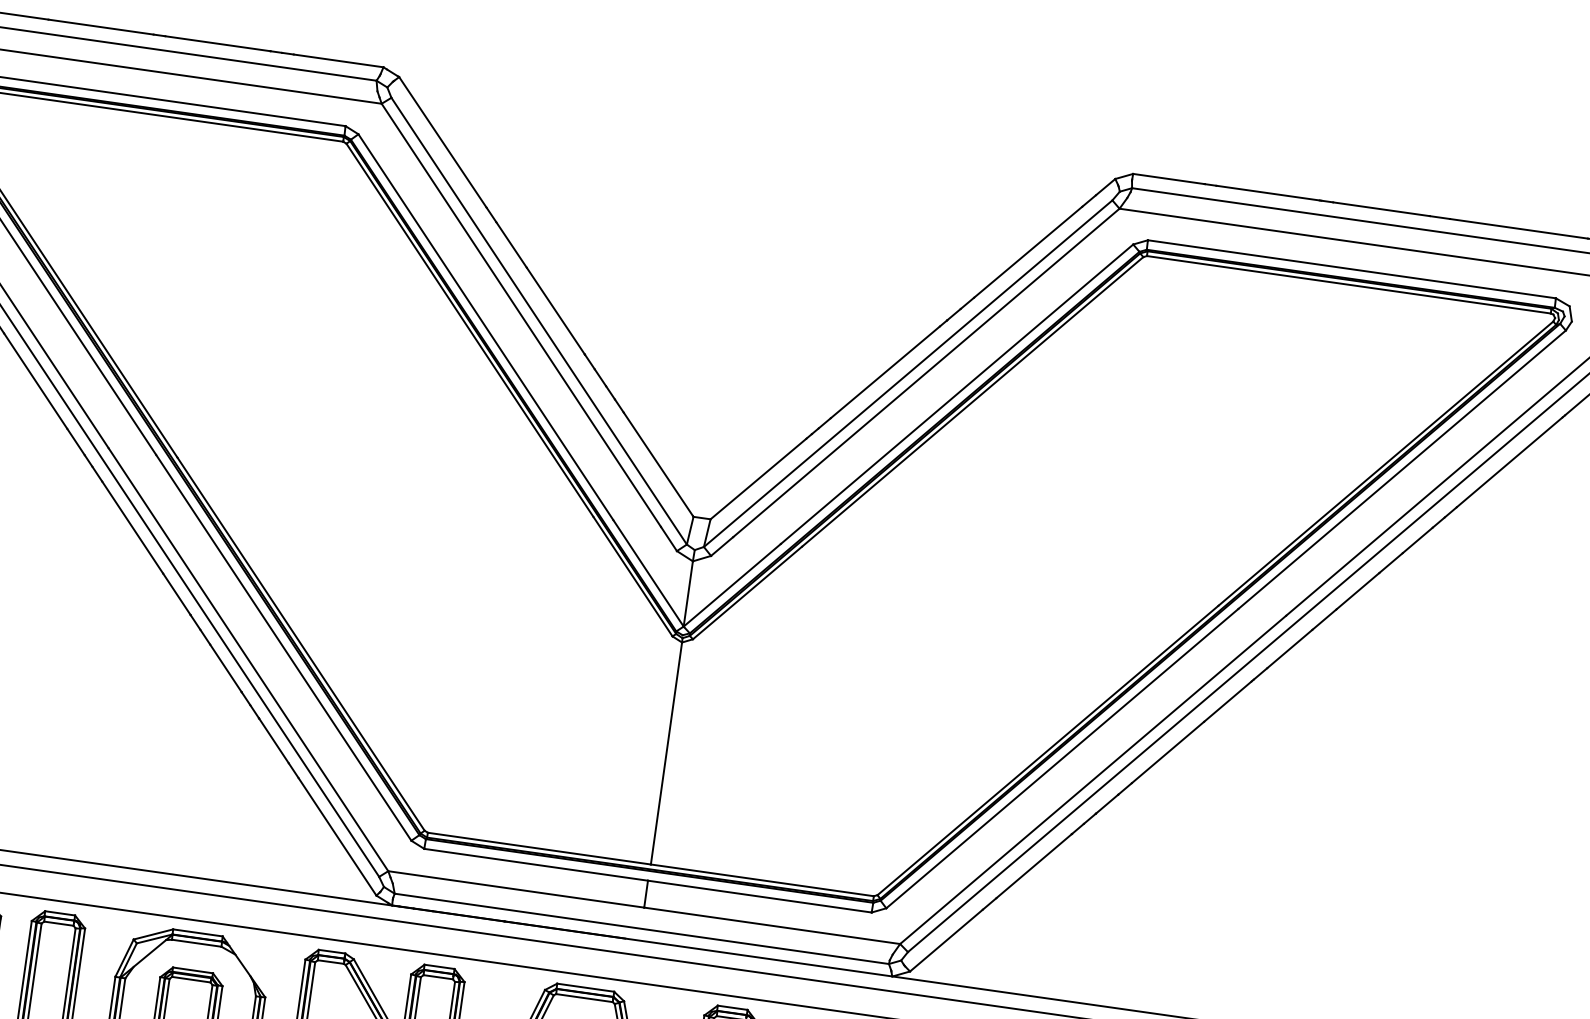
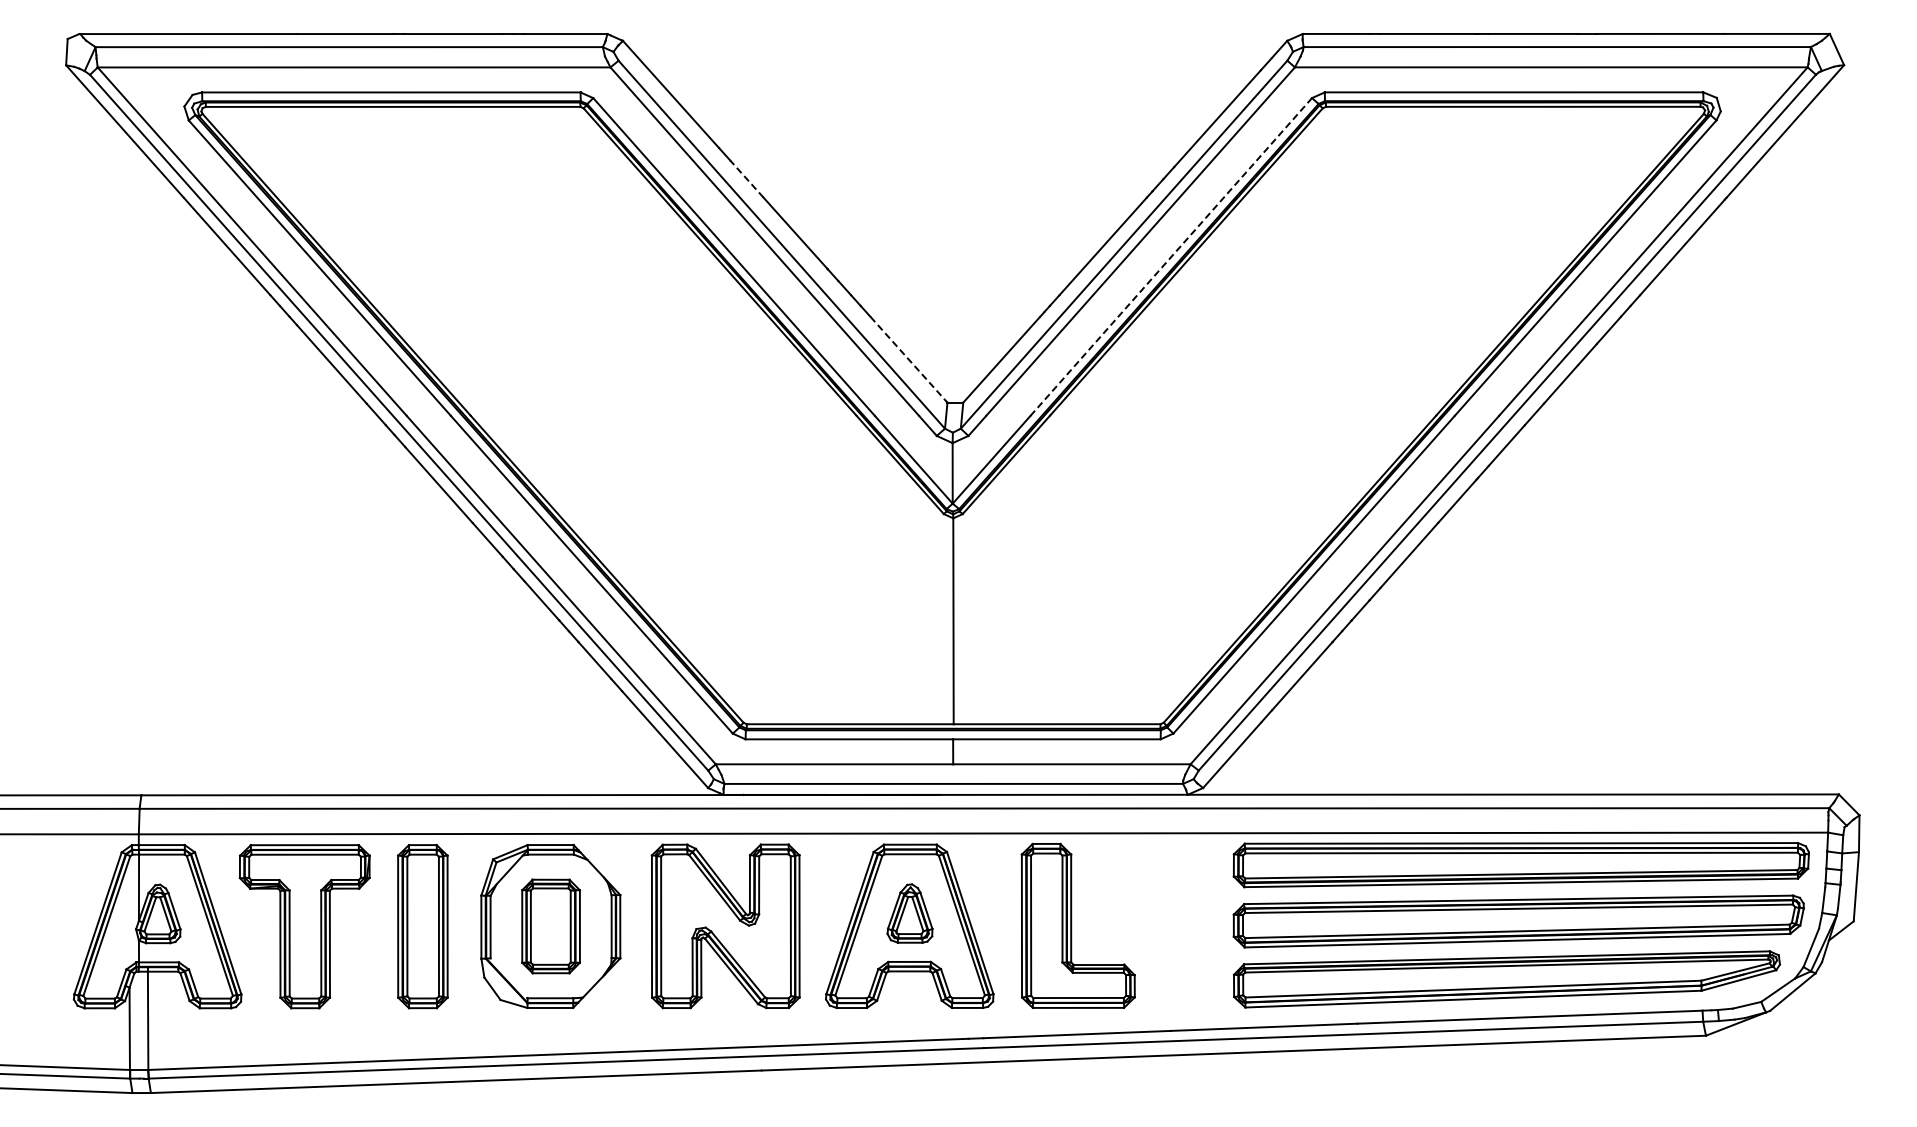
line: (511, 244) -> (746, 178), solid -> dashed
line: (957, 393) -> (1171, 256), solid -> dashed
line: (659, 464) -> (909, 359), solid -> dashed

